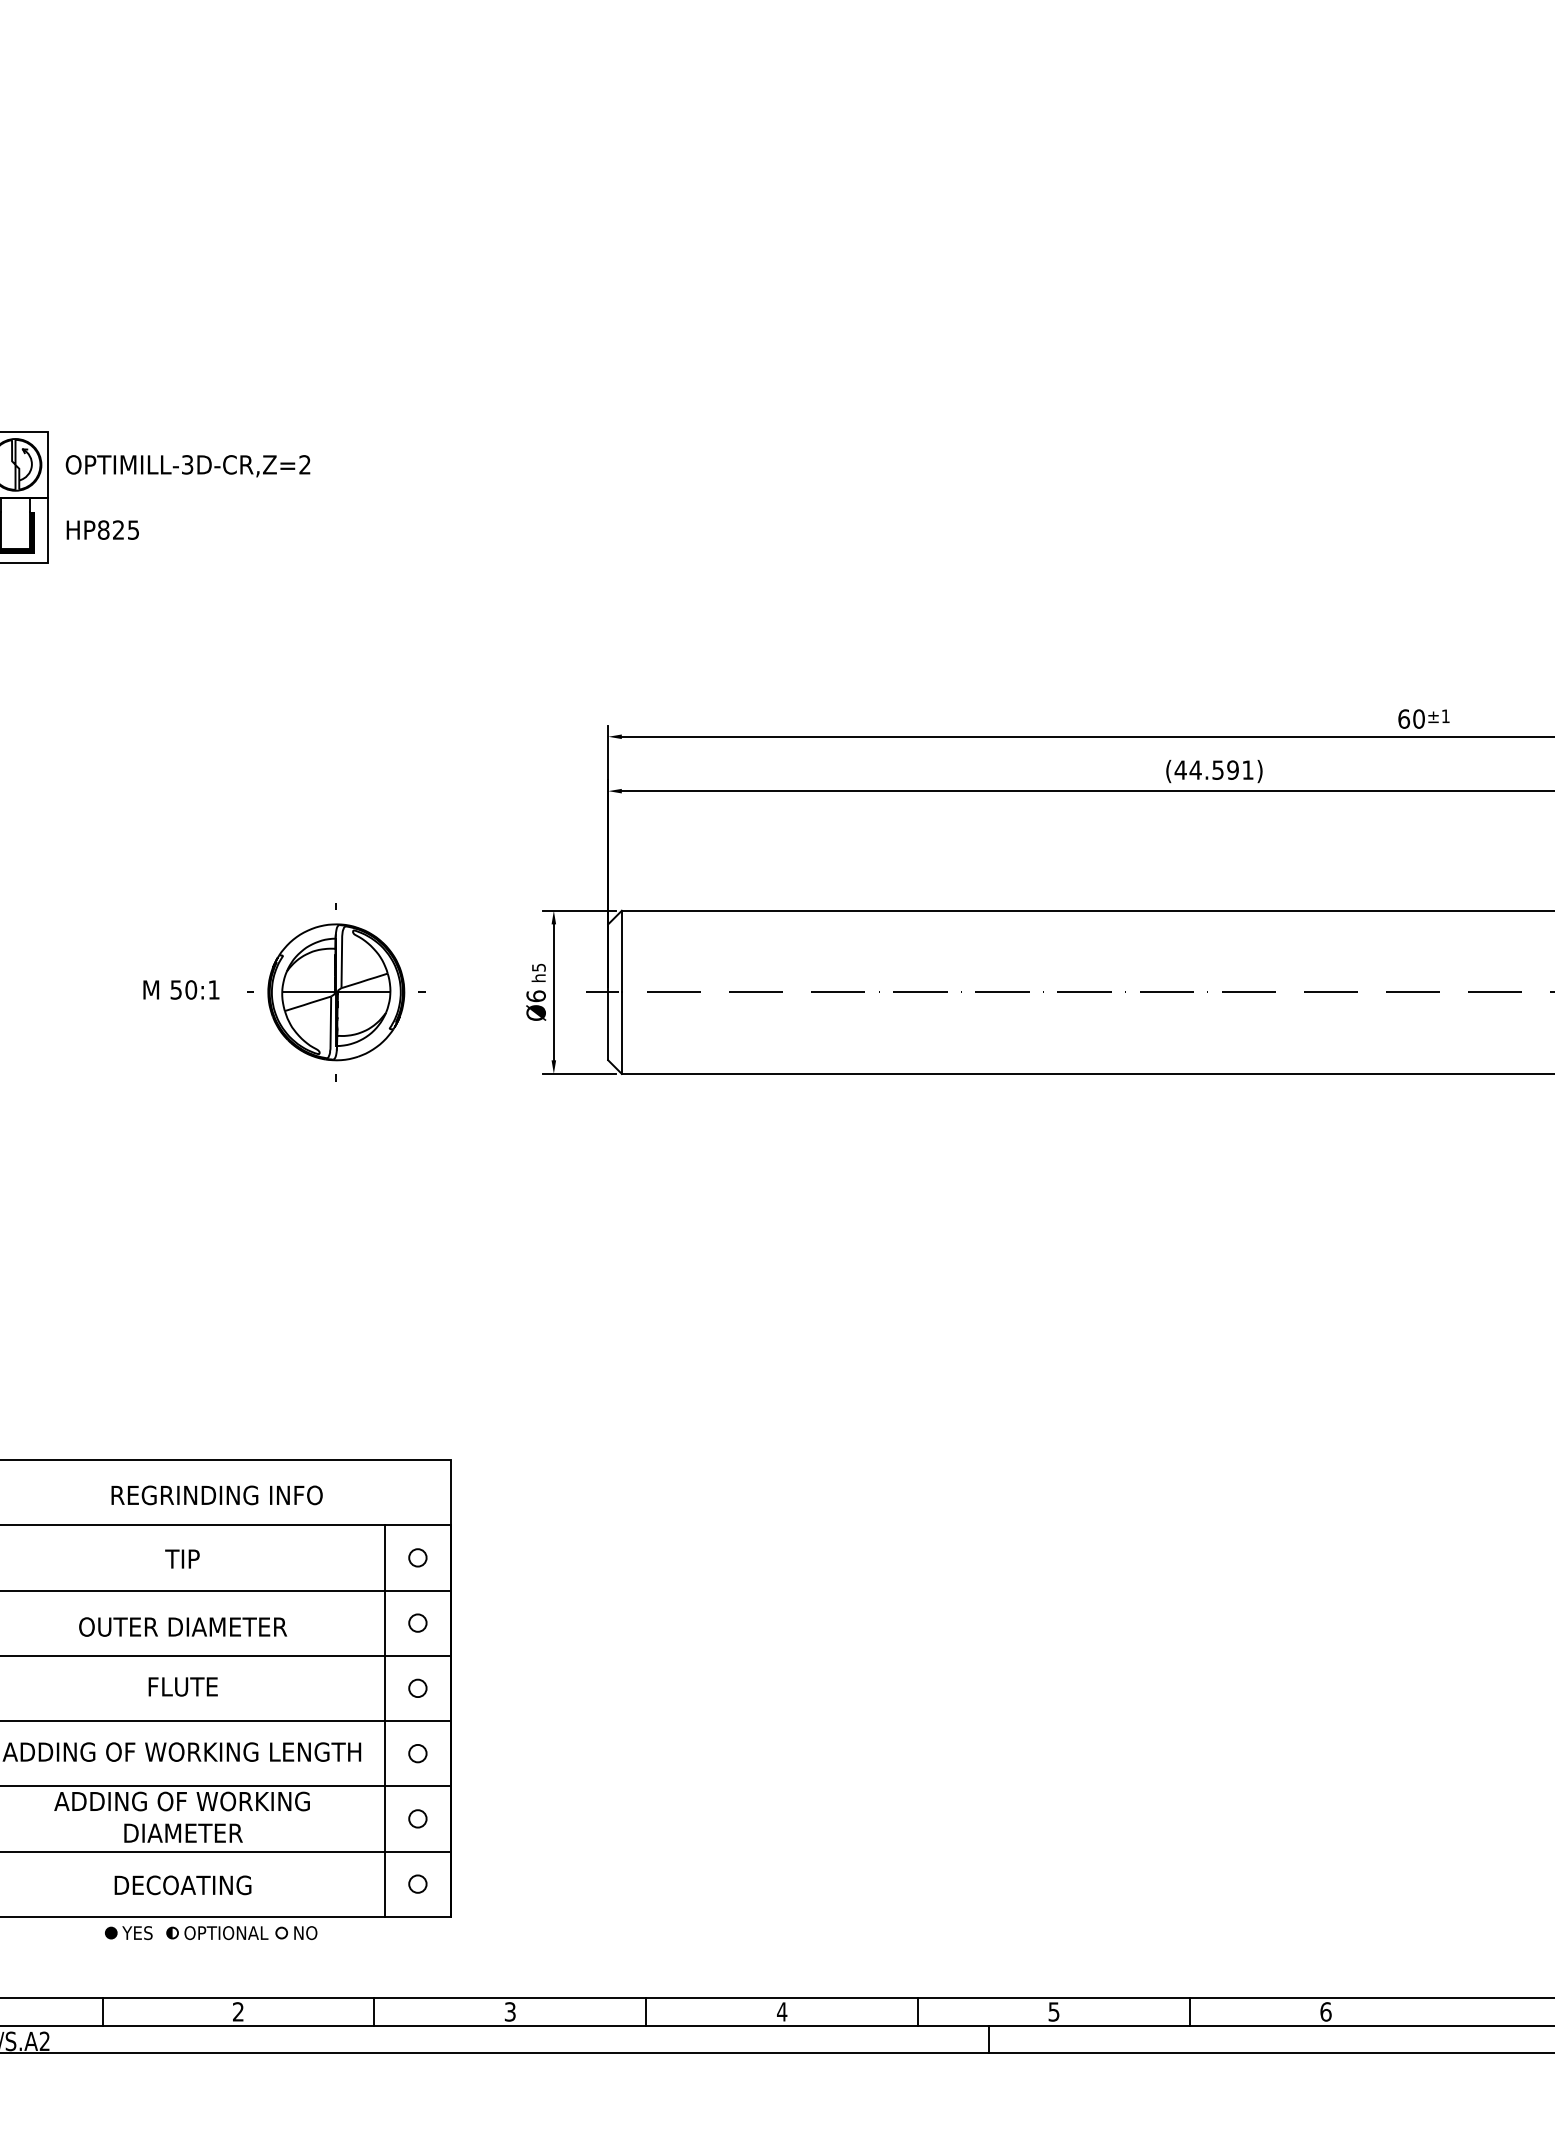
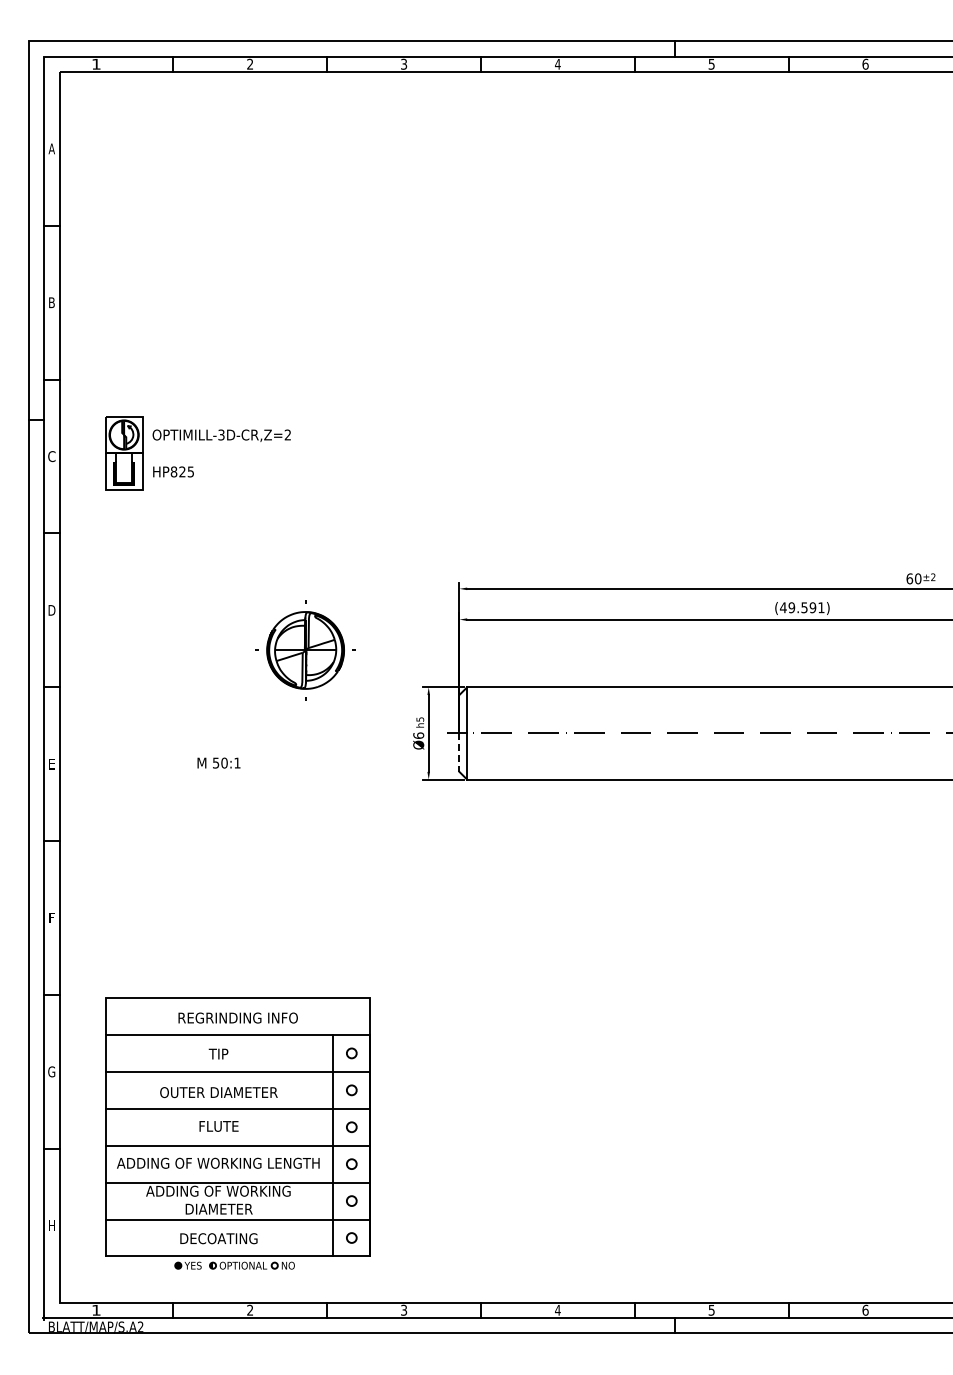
text: (1446, 714) -> (933, 576), ±1 -> ±2
text: (1195, 769) -> (791, 607), (44.591) -> (49.591)
text: (180, 988) -> (218, 762), moved
part: (336, 992) -> (305, 650), moved
line: (608, 1027) -> (459, 753), solid -> dashed

